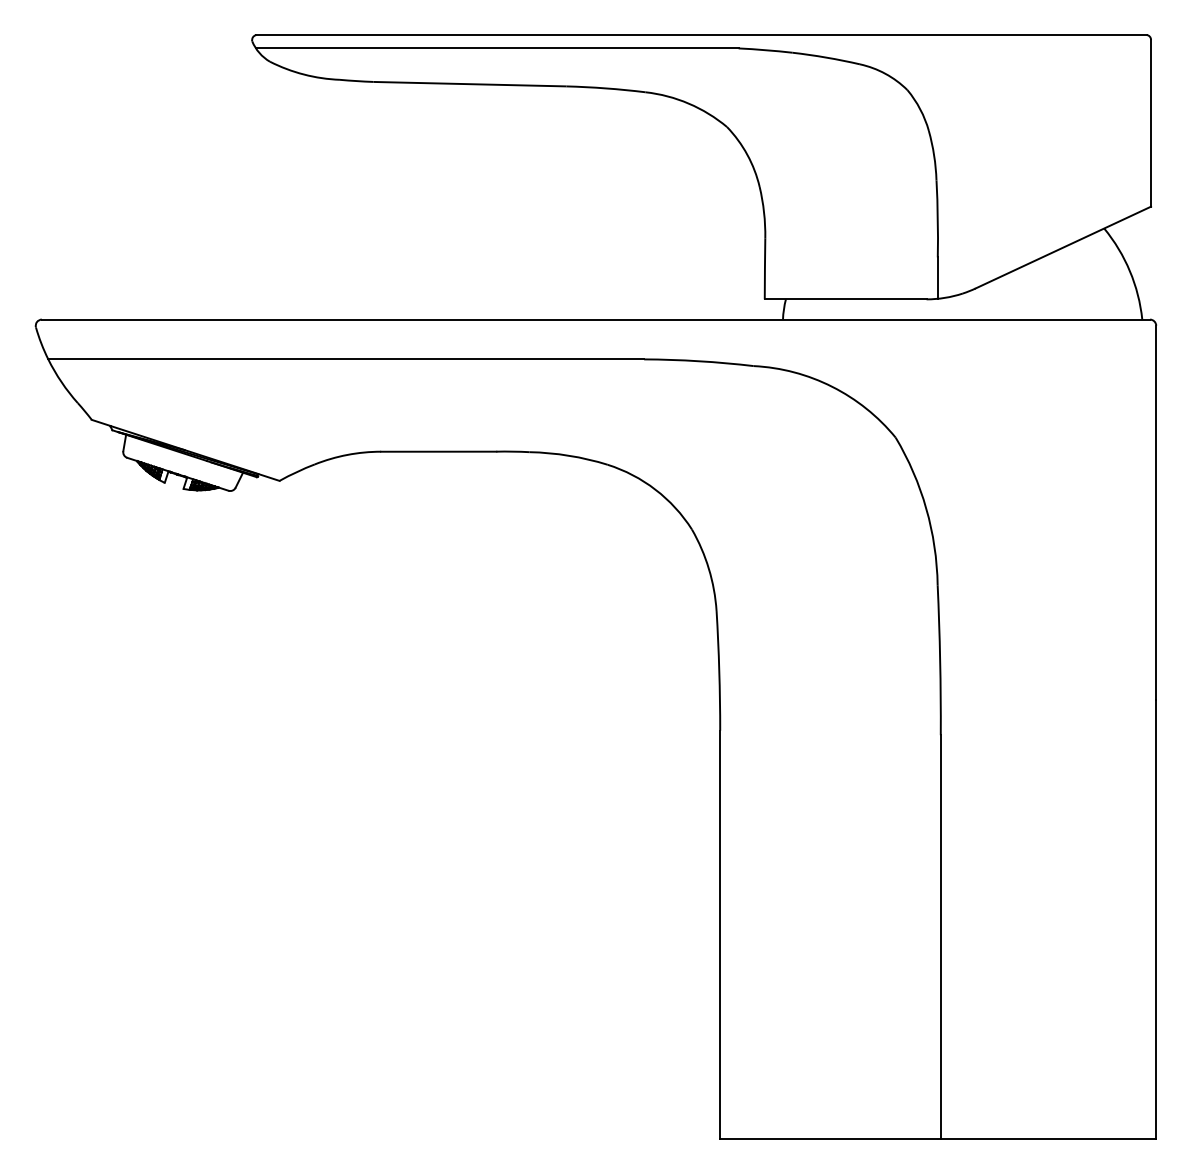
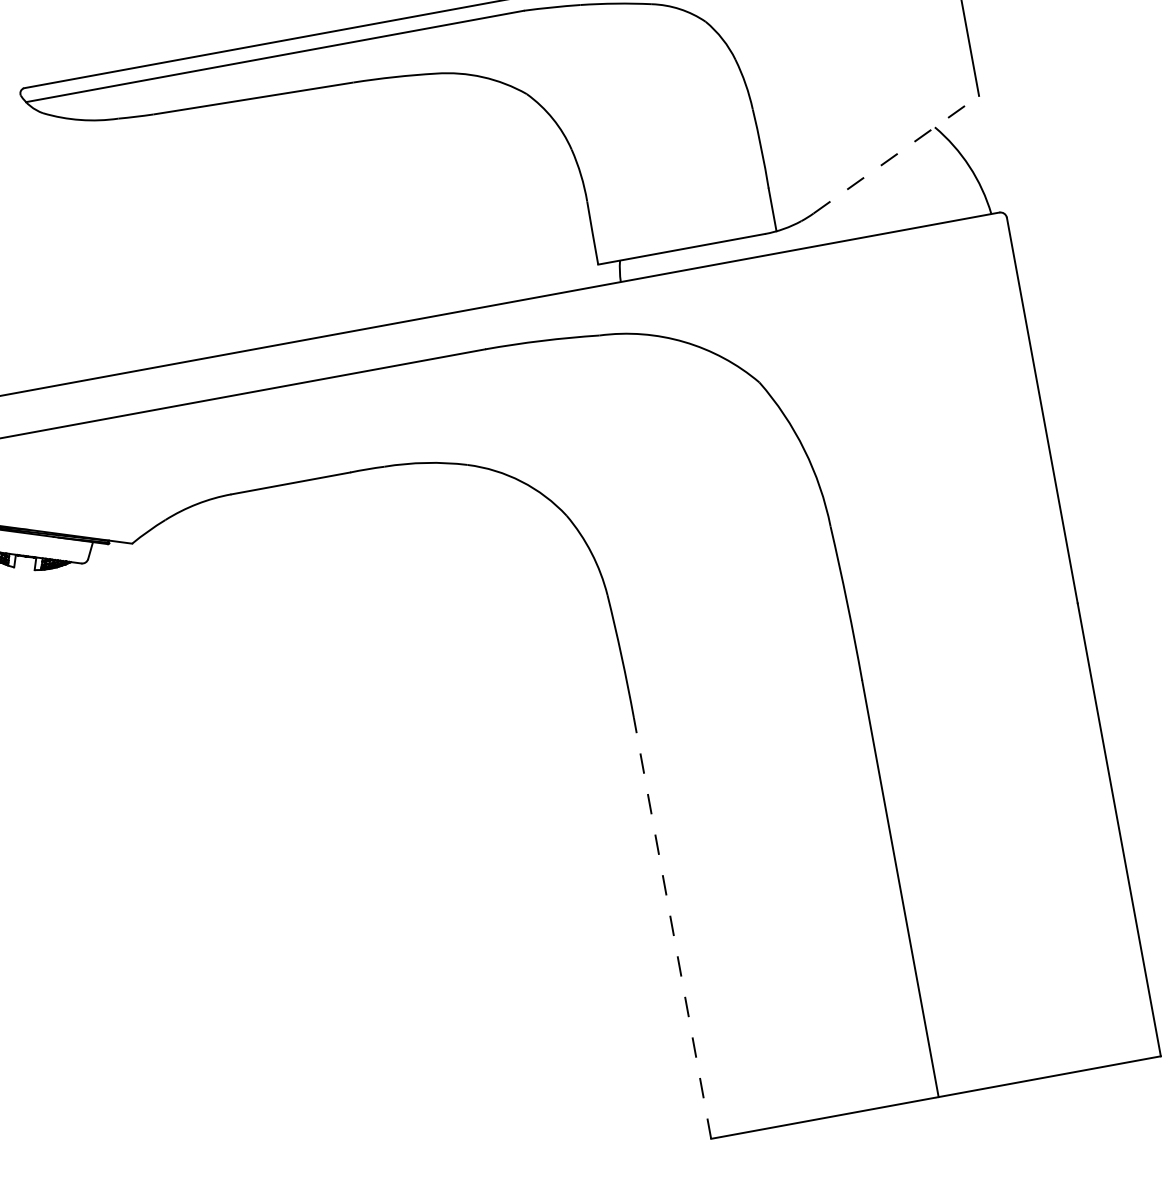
line: (1063, 247) -> (896, 154), solid -> dashed
line: (720, 934) -> (672, 928), solid -> dashed

